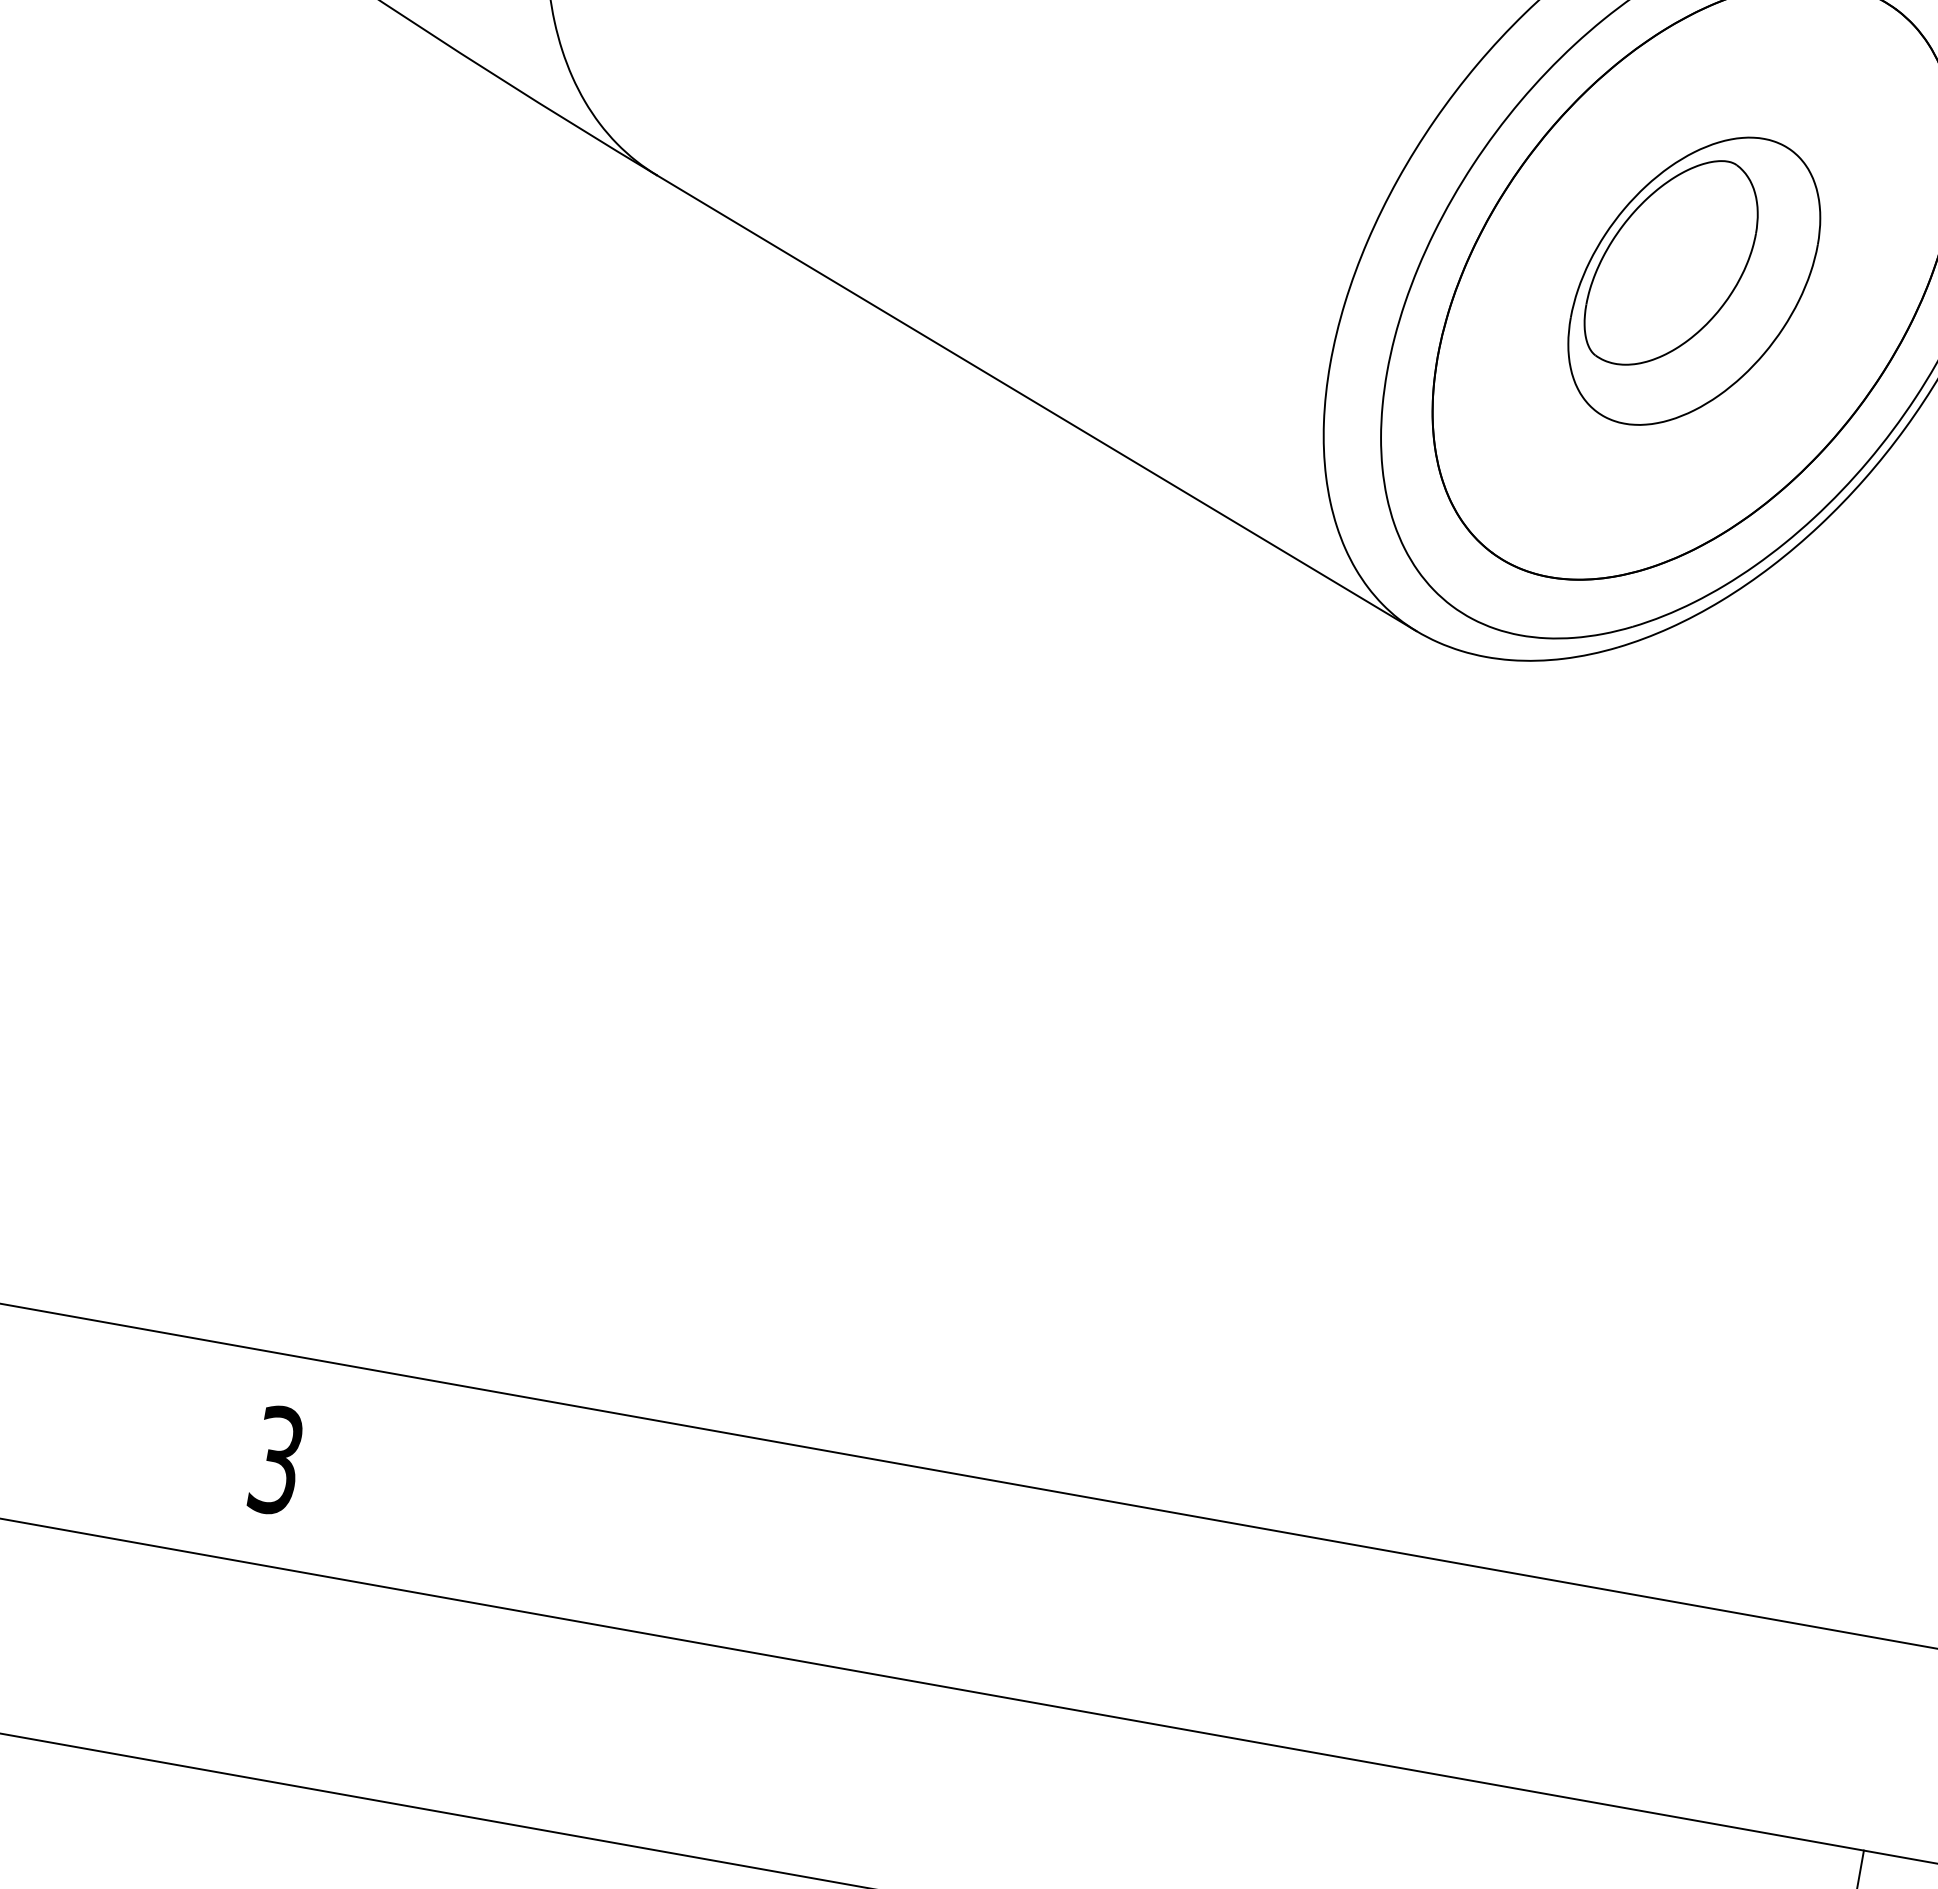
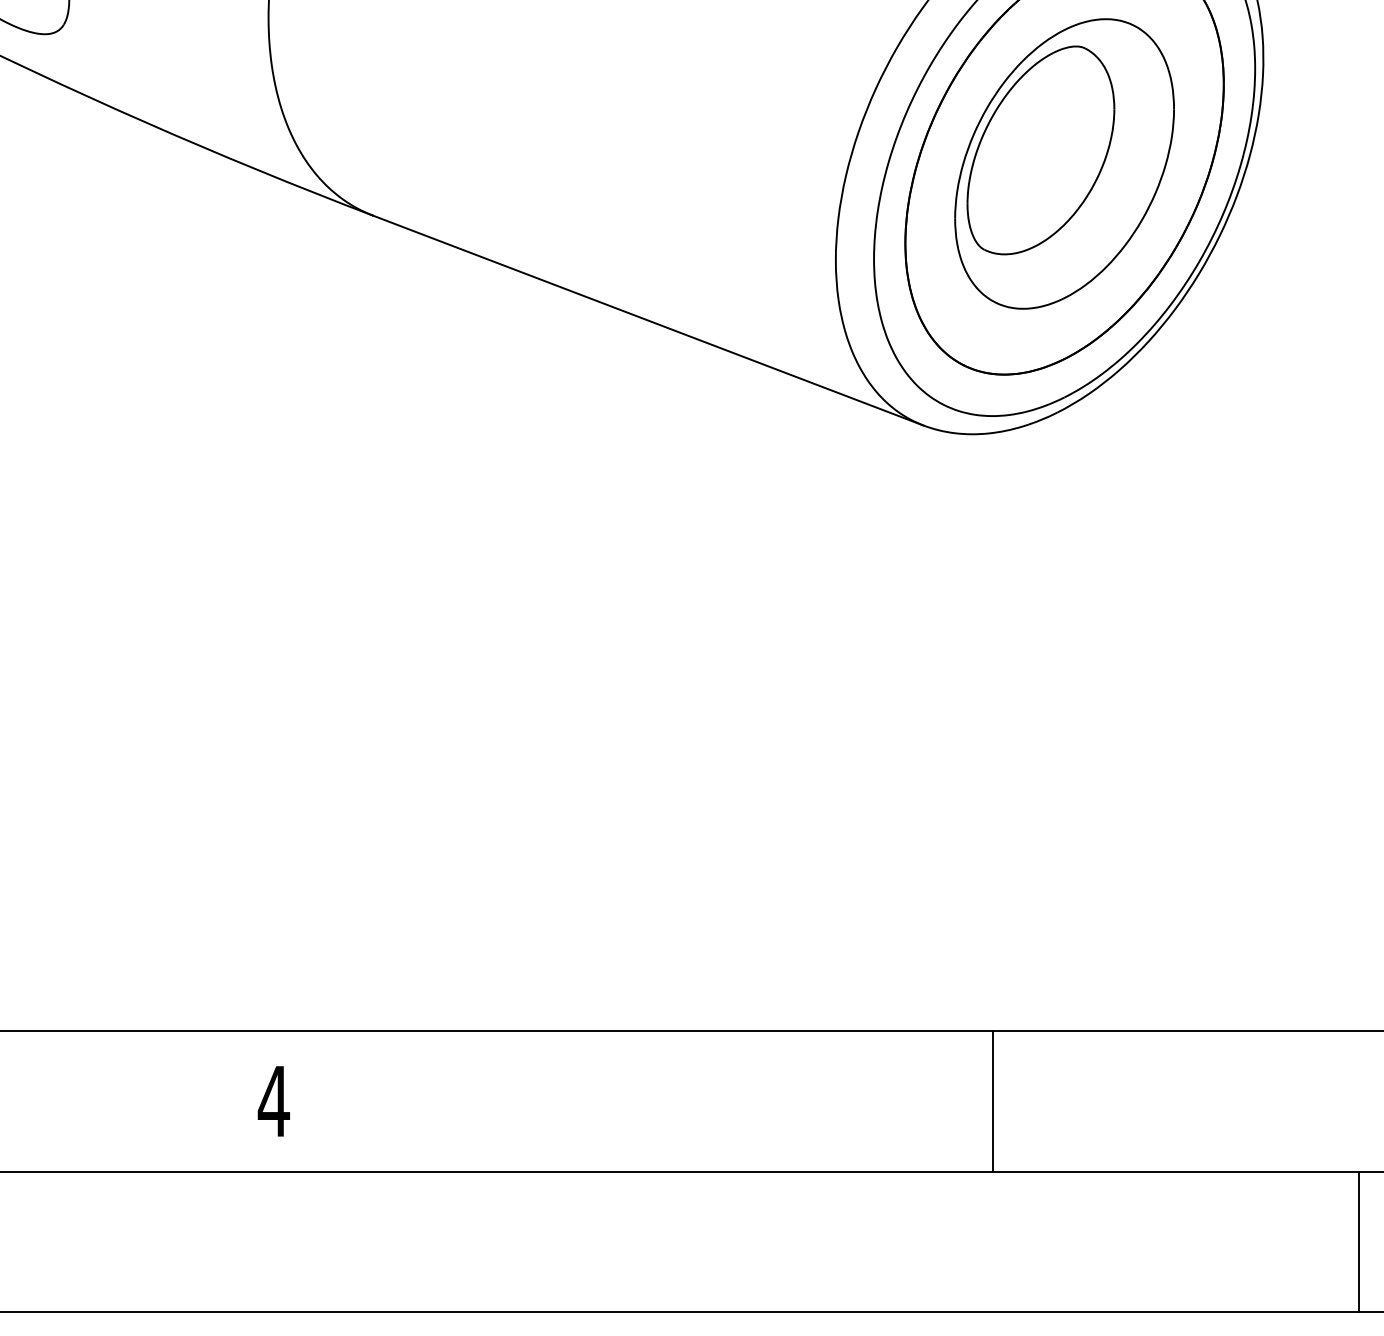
part: (1694, 280) -> (1064, 163), size x1.43
text: (276, 1460) -> (273, 1101), 3 -> 4
line: (1340, 1650) -> (992, 1101), added

